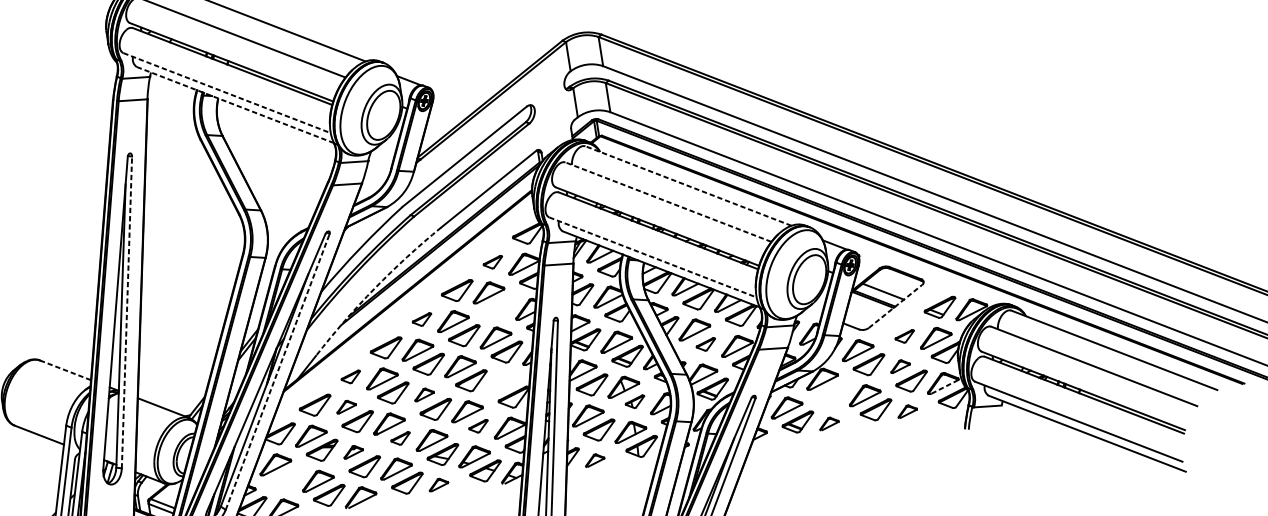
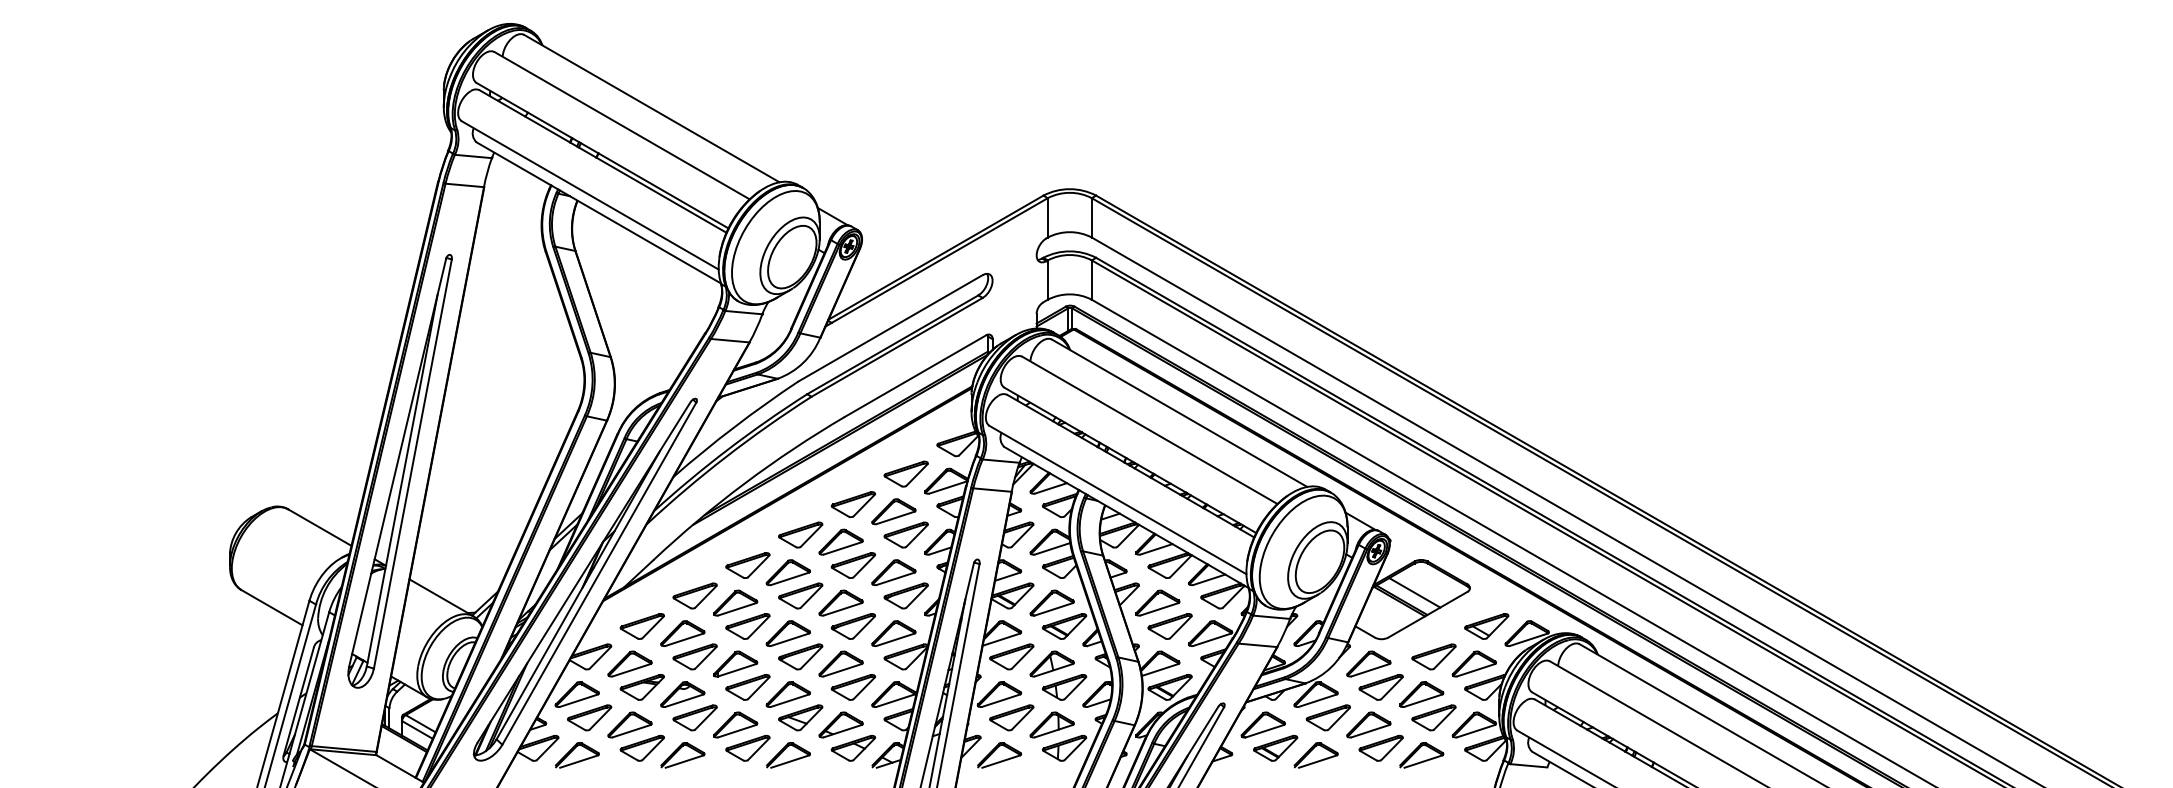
line: (227, 93) -> (590, 195), dashed -> solid
line: (236, 105) -> (599, 213), dashed -> solid
line: (688, 185) -> (1179, 412), dashed -> solid
line: (668, 202) -> (1149, 430), dashed -> solid
line: (653, 257) -> (1118, 500), dashed -> solid
part: (492, 262) -> (905, 473), size x1.67
arc: (375, 288) -> (745, 483), dashed -> solid
line: (895, 306) -> (1427, 614), dashed -> solid
part: (499, 307) -> (905, 534), added
line: (126, 312) -> (412, 463), dashed -> solid
part: (421, 319) -> (800, 534), size x1.67
part: (904, 336) -> (1433, 656), size x1.67
part: (705, 345) -> (1169, 626), size x1.67
part: (900, 366) -> (1421, 694), size x1.67
line: (65, 370) -> (319, 527), dashed -> solid
line: (277, 371) -> (599, 573), dashed -> solid
part: (350, 377) -> (694, 595), size x1.67
part: (502, 382) -> (893, 633), added
line: (944, 387) -> (1475, 731), dashed -> solid
part: (423, 394) -> (787, 633), size x1.67
part: (833, 394) -> (1327, 717), added
part: (635, 402) -> (1064, 687), size x1.67
part: (346, 406) -> (682, 633), size x1.67
part: (907, 411) -> (1421, 755), size x1.67
part: (828, 423) -> (1315, 755), size x1.67
part: (478, 426) -> (852, 687), size x1.67
part: (400, 439) -> (747, 687), size x1.67
part: (353, 451) -> (682, 694), size x1.67
part: (594, 460) -> (999, 755), size x1.67
part: (287, 479) -> (589, 717), added
part: (438, 484) -> (788, 755), size x1.67

